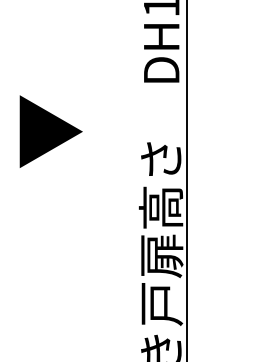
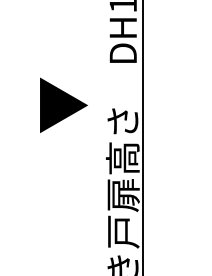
part: (50, 130) -> (63, 104), moved

